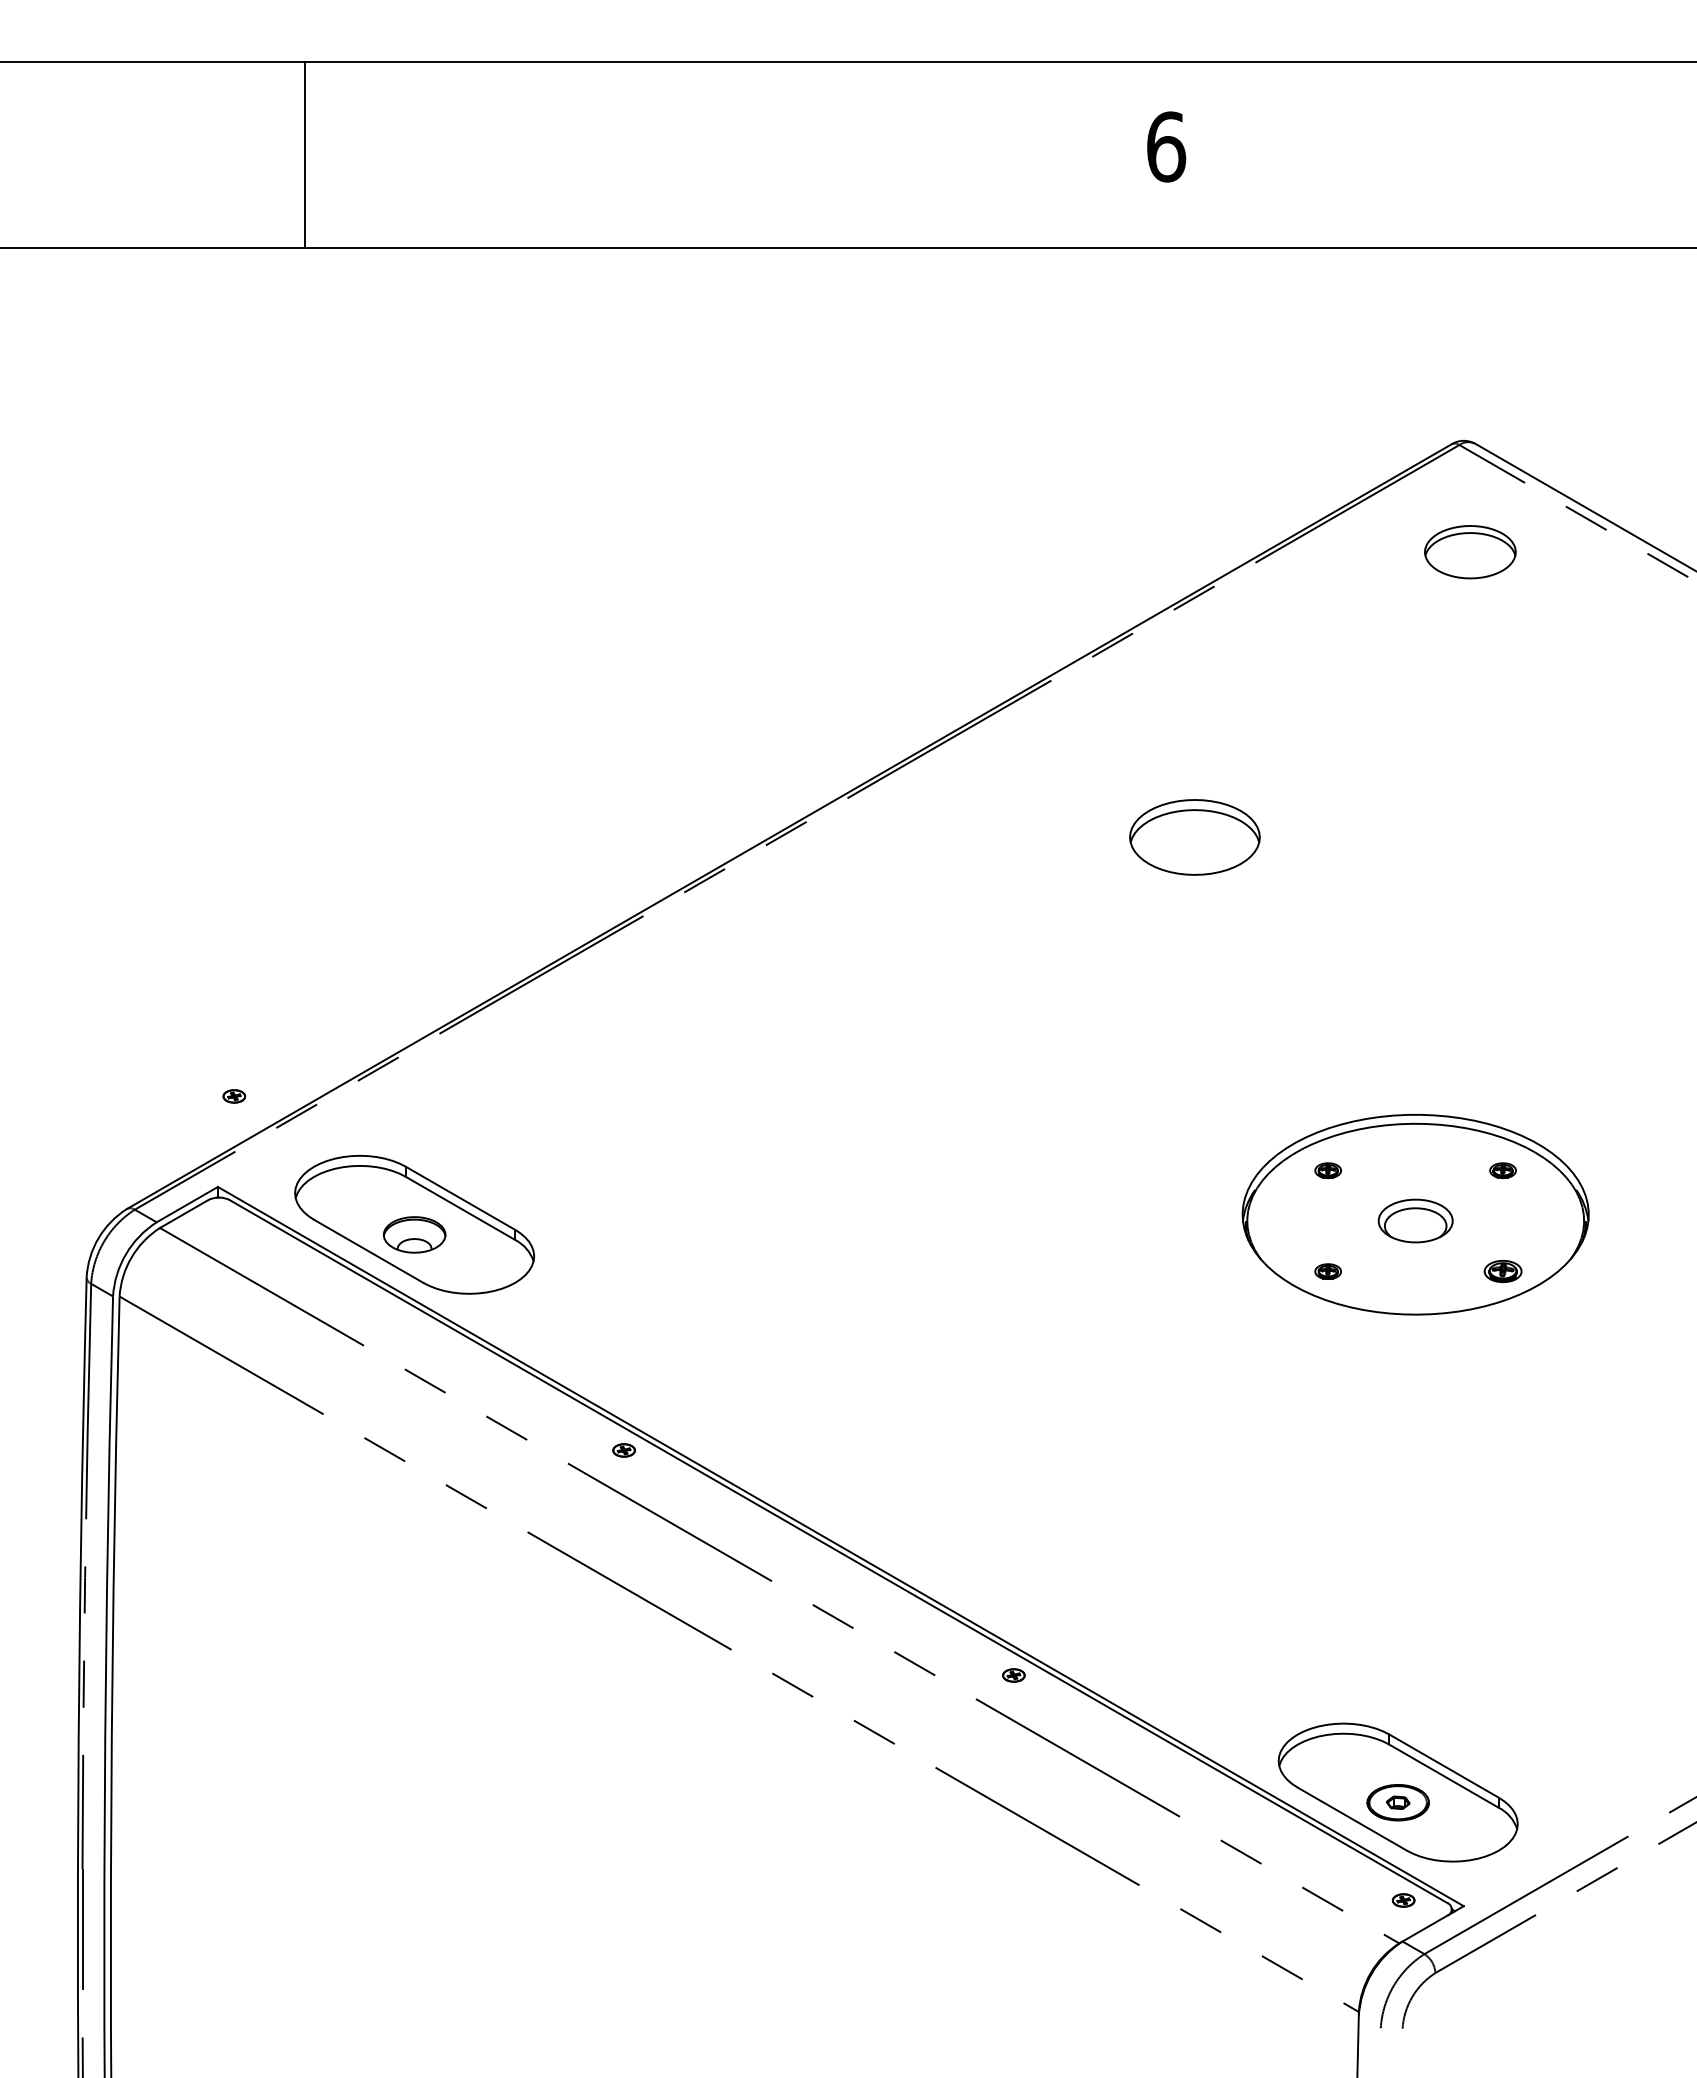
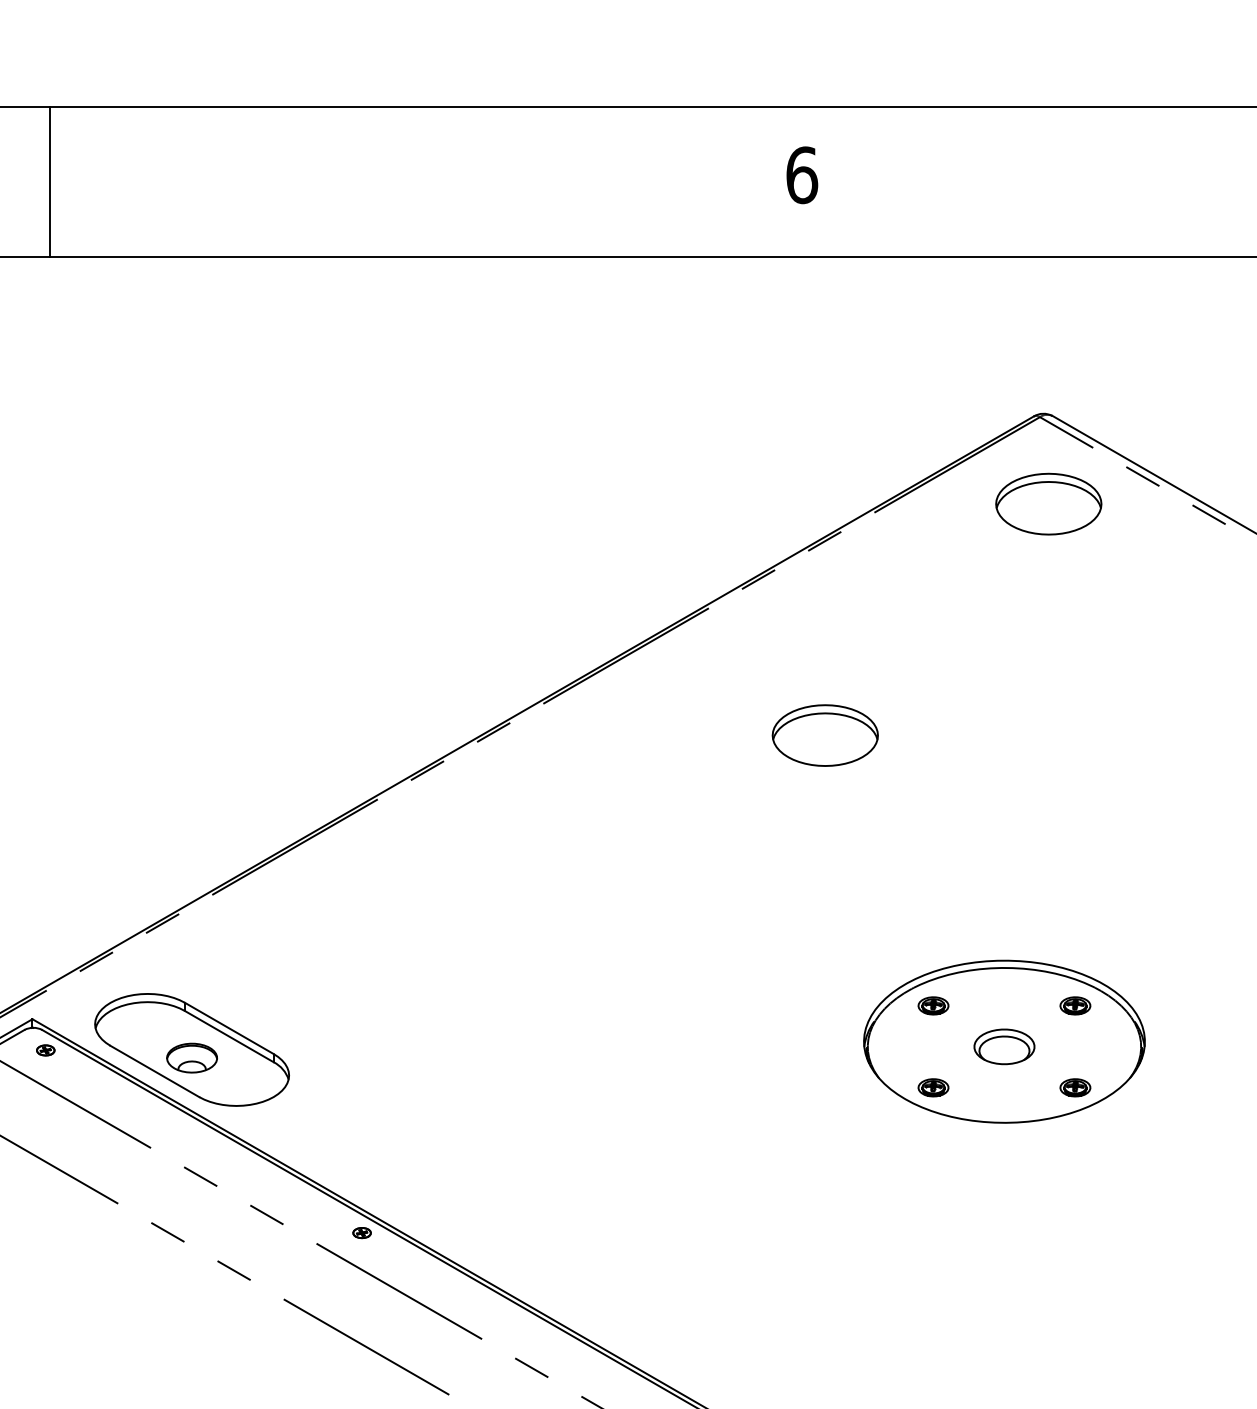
line: (305, 154) -> (49, 181), moved
part: (1470, 551) -> (1048, 503), size x1.43
part: (234, 1096) -> (45, 1050), moved
part: (1327, 1170) -> (932, 1005), size x1.43
part: (1502, 1170) -> (1074, 1005), size x1.43
part: (1327, 1271) -> (932, 1087), size x1.43

